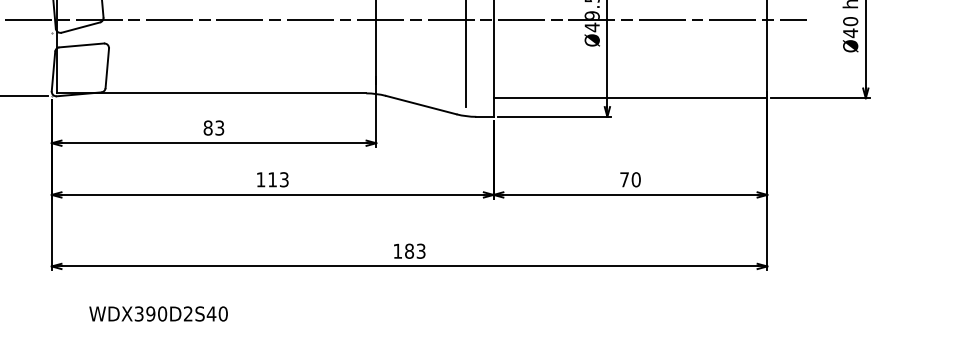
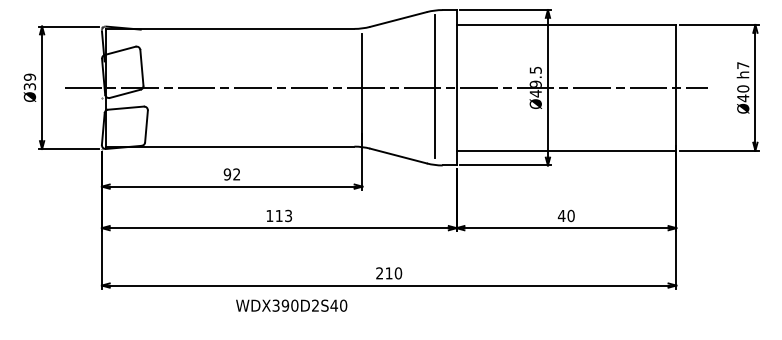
text: (213, 128) -> (231, 174), 83 -> 92
text: (624, 179) -> (561, 215), 70 -> 40
text: (410, 251) -> (389, 273), 183 -> 210
text: (158, 313) -> (291, 305), moved

